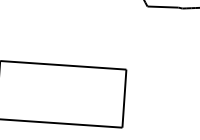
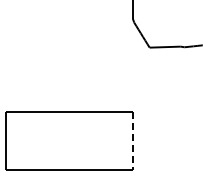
line: (124, 98) -> (132, 141), solid -> dashed

